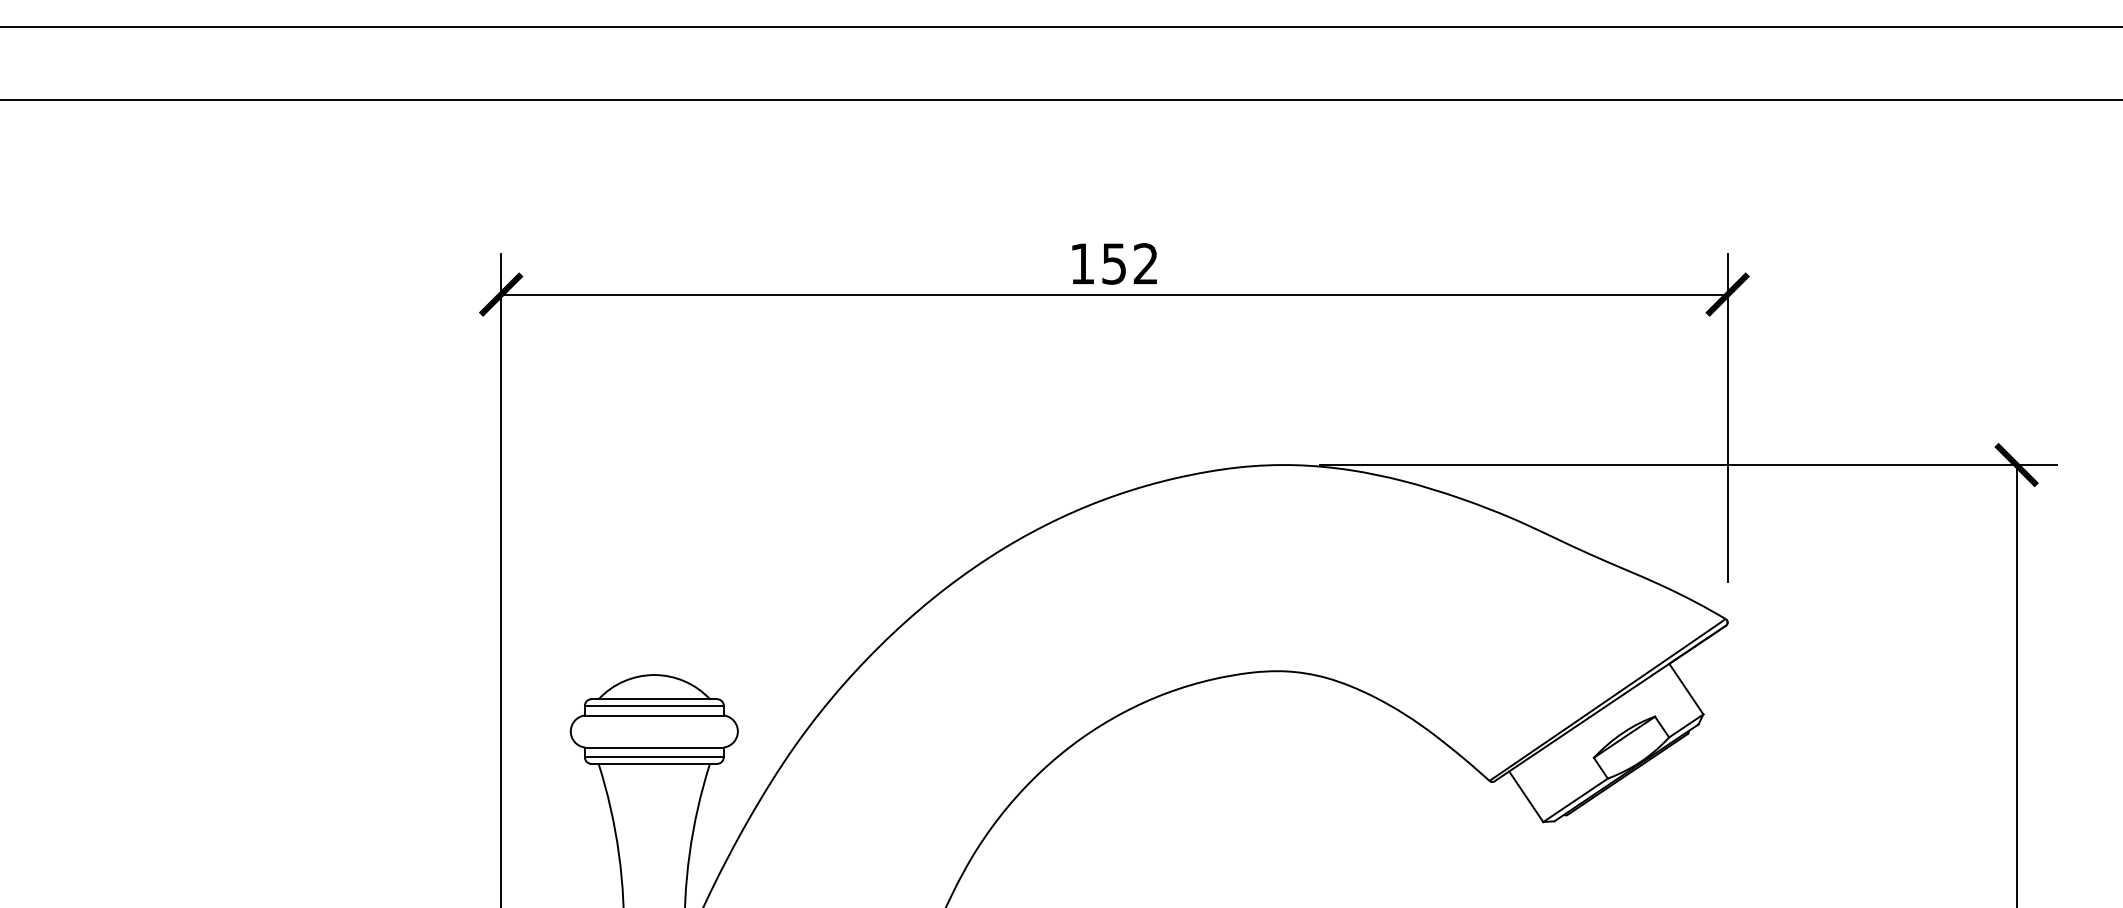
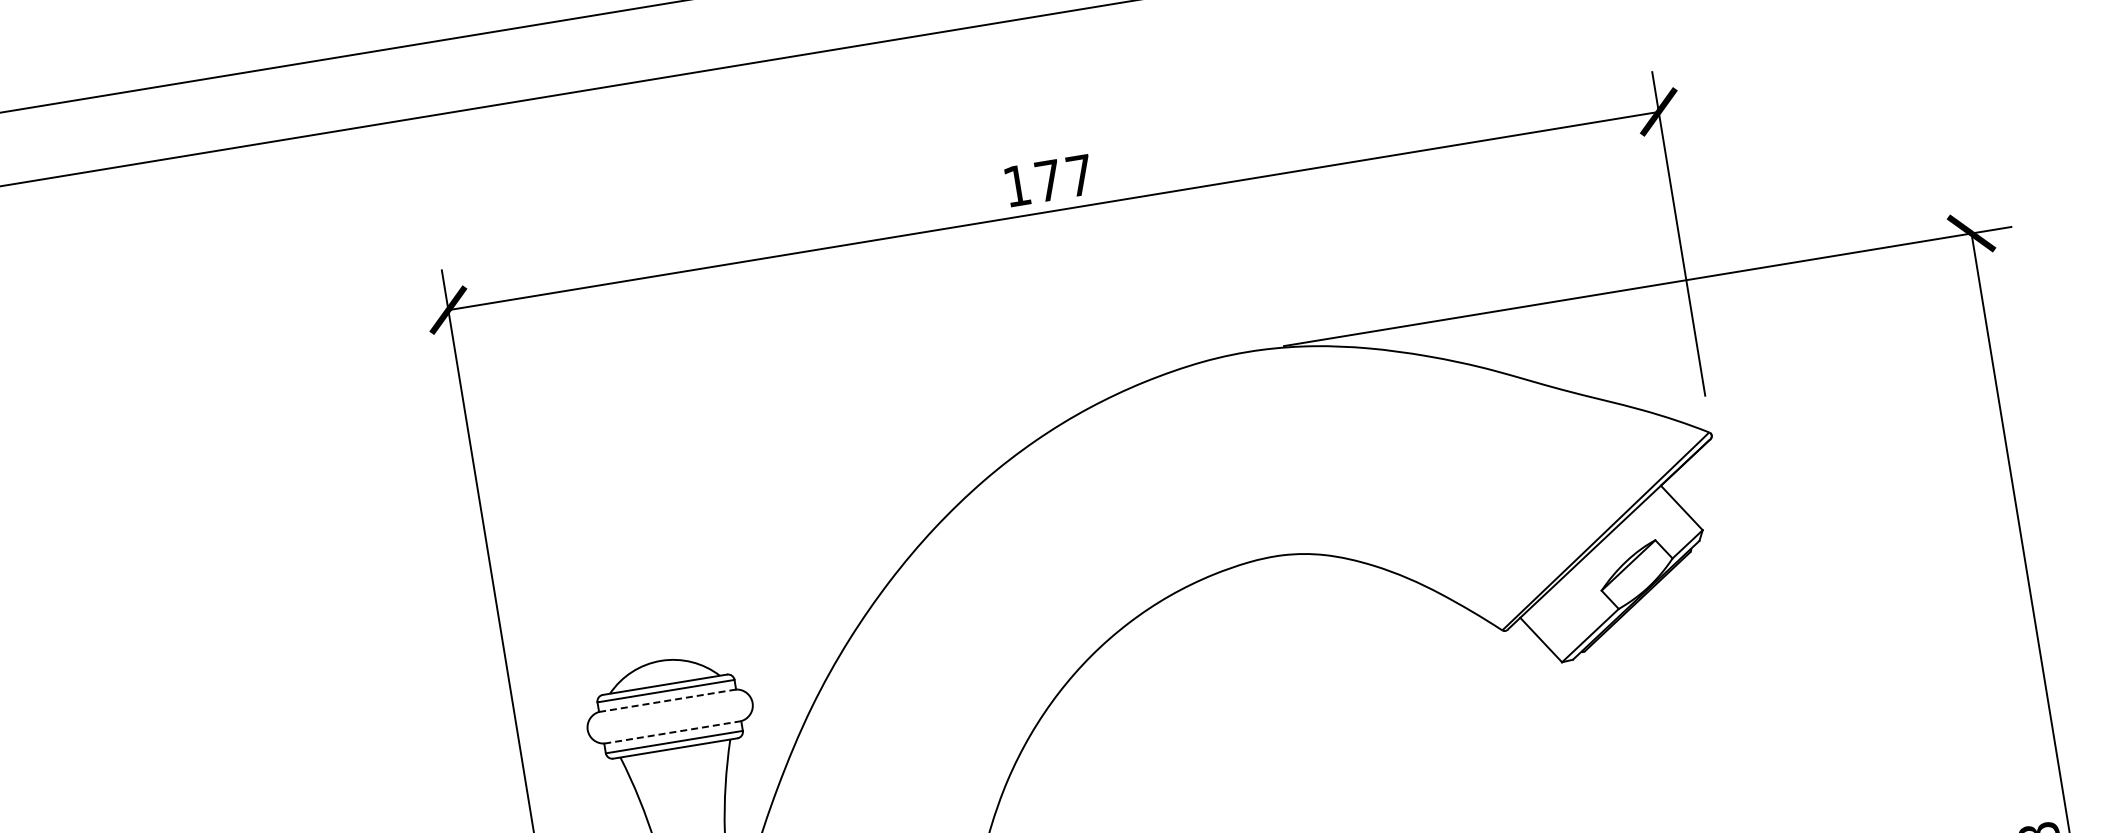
text: (1129, 263) -> (1063, 177), 152 -> 177
line: (654, 715) -> (667, 700), solid -> dashed
line: (654, 747) -> (672, 732), solid -> dashed

